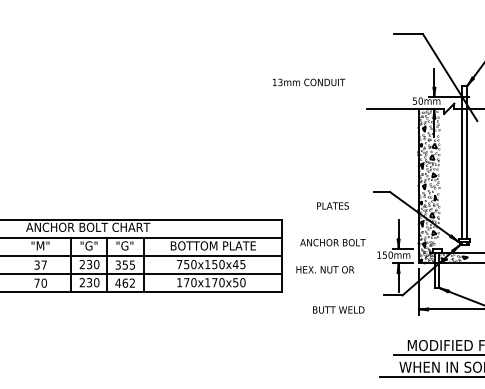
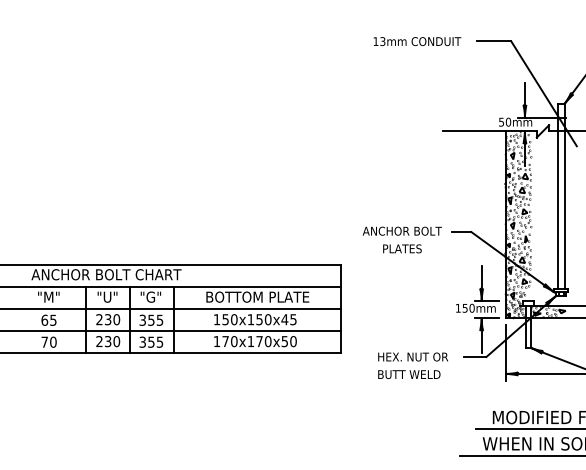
text: (309, 82) -> (417, 41), moved
text: (332, 242) -> (401, 230), moved
text: (89, 245) -> (107, 296), "G" -> "U"
text: (40, 264) -> (48, 319), 37 -> 65
text: (179, 264) -> (216, 319), 750x150x45 -> 150x150x45
text: (325, 269) -> (413, 356), moved
text: (125, 282) -> (151, 341), 462 -> 355

